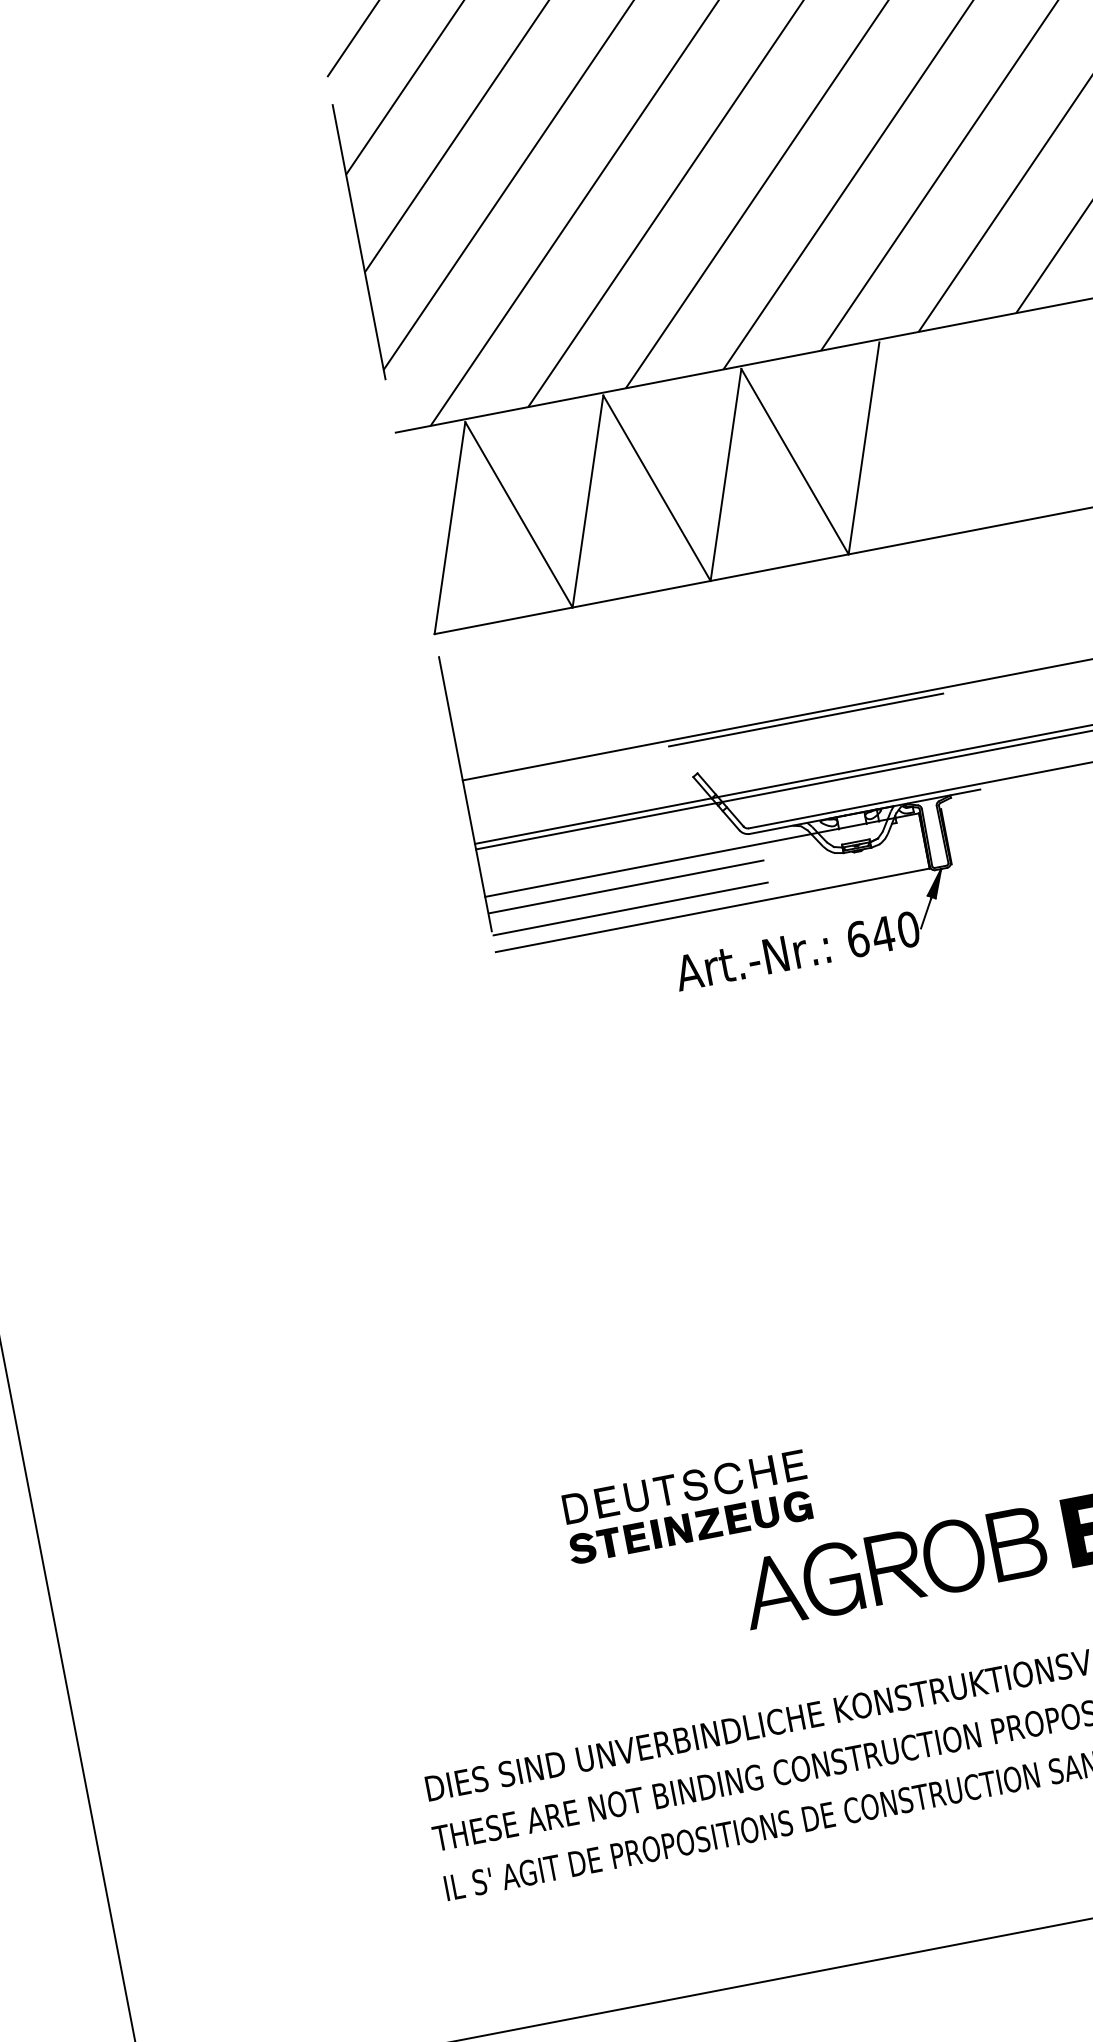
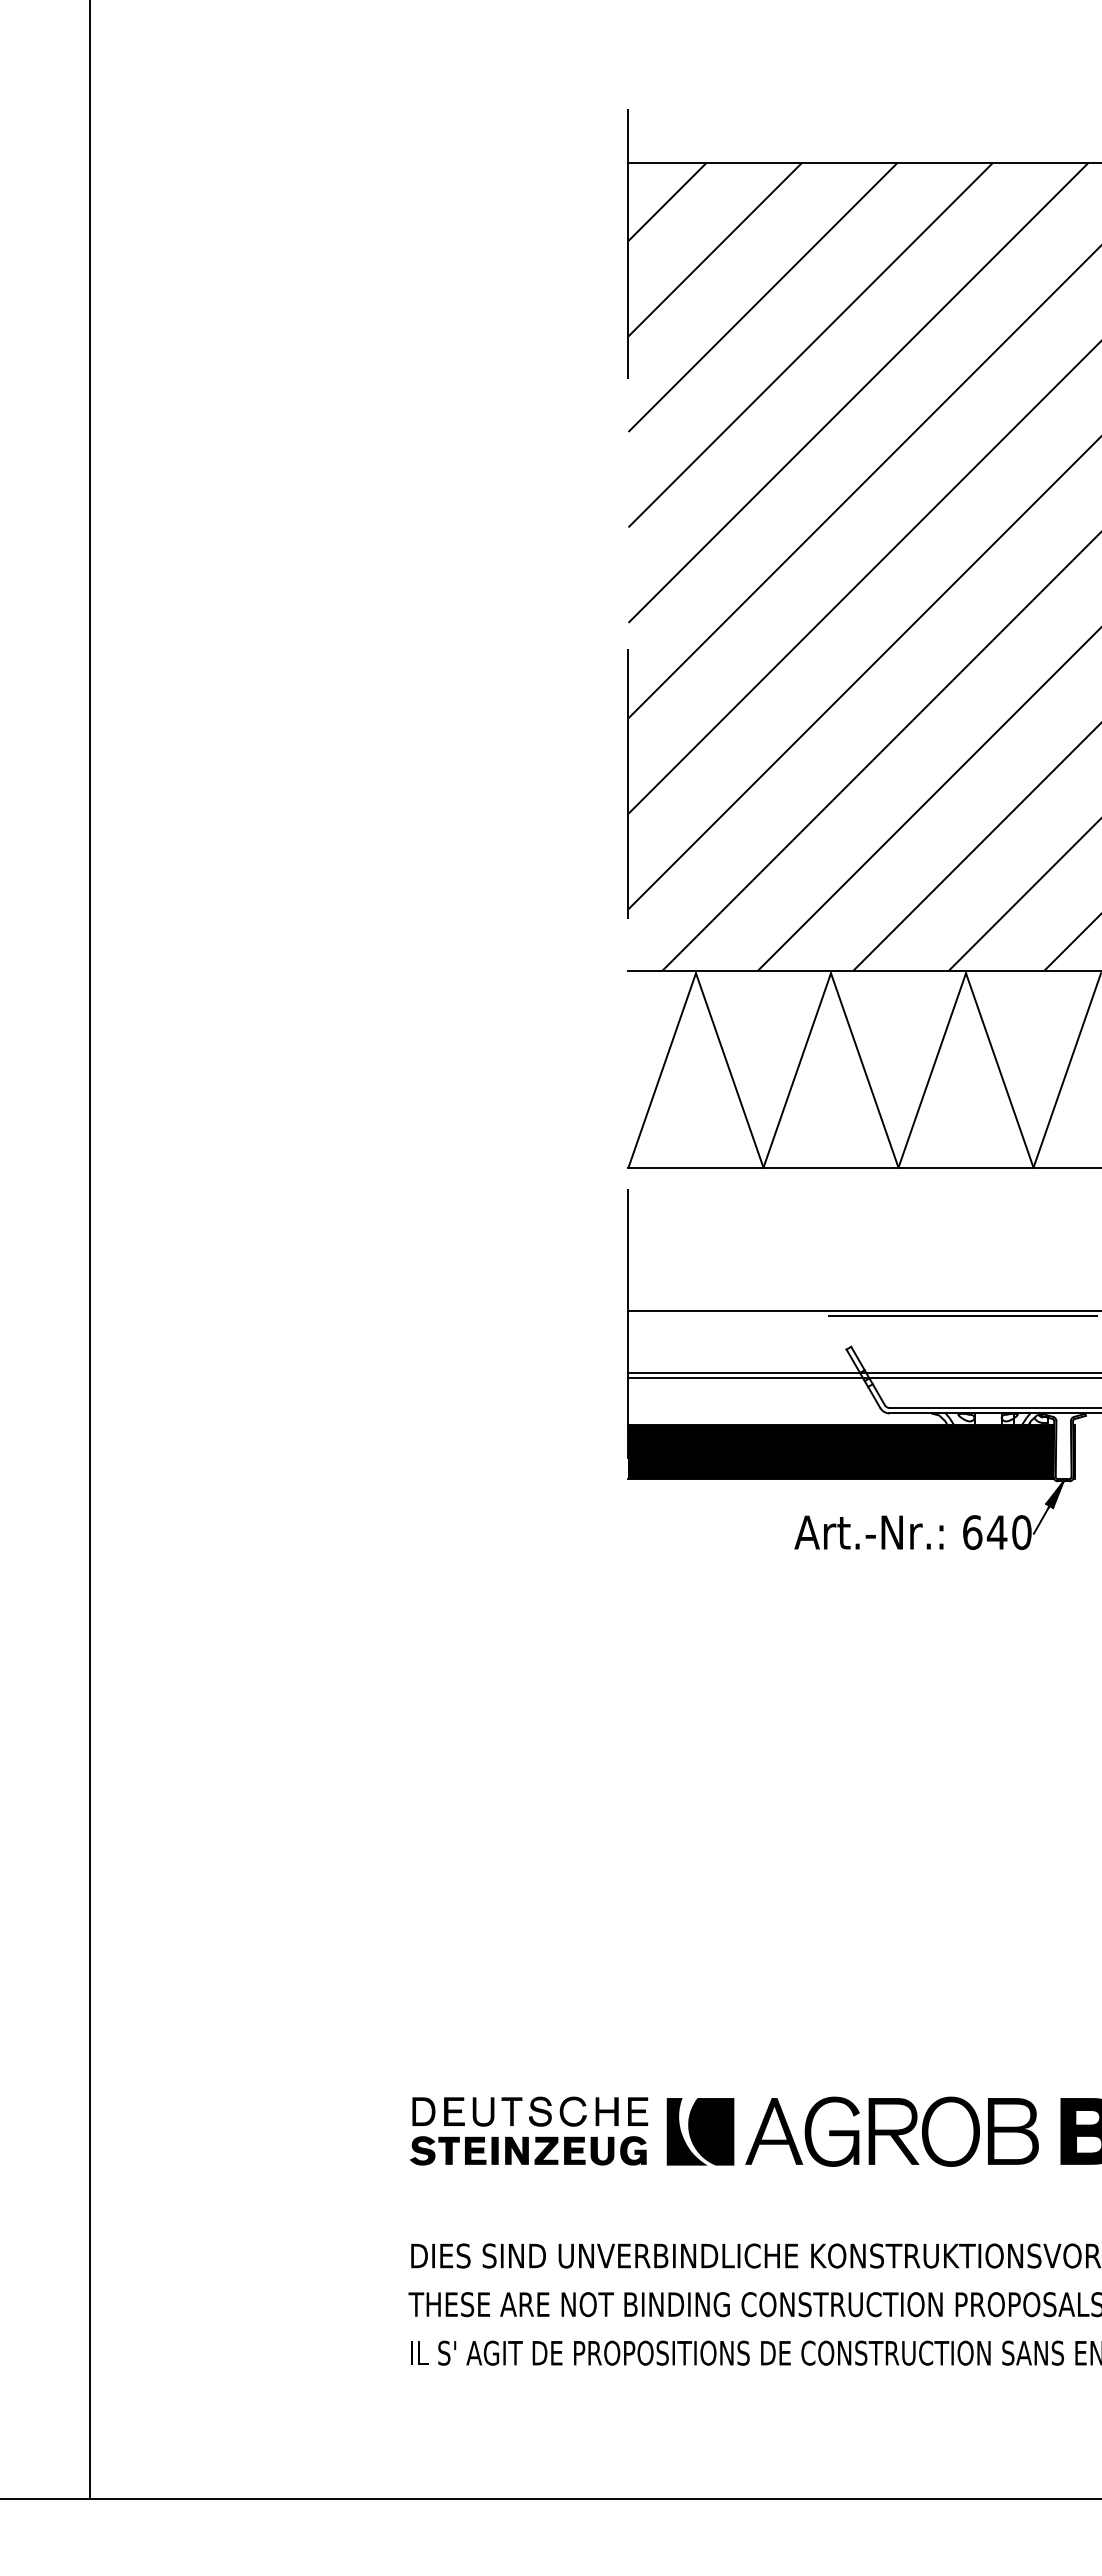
fill: (707, 882) -> (840, 1451), added
part: (687, 1512) -> (528, 2136), moved
part: (697, 1605) -> (700, 2131), added

